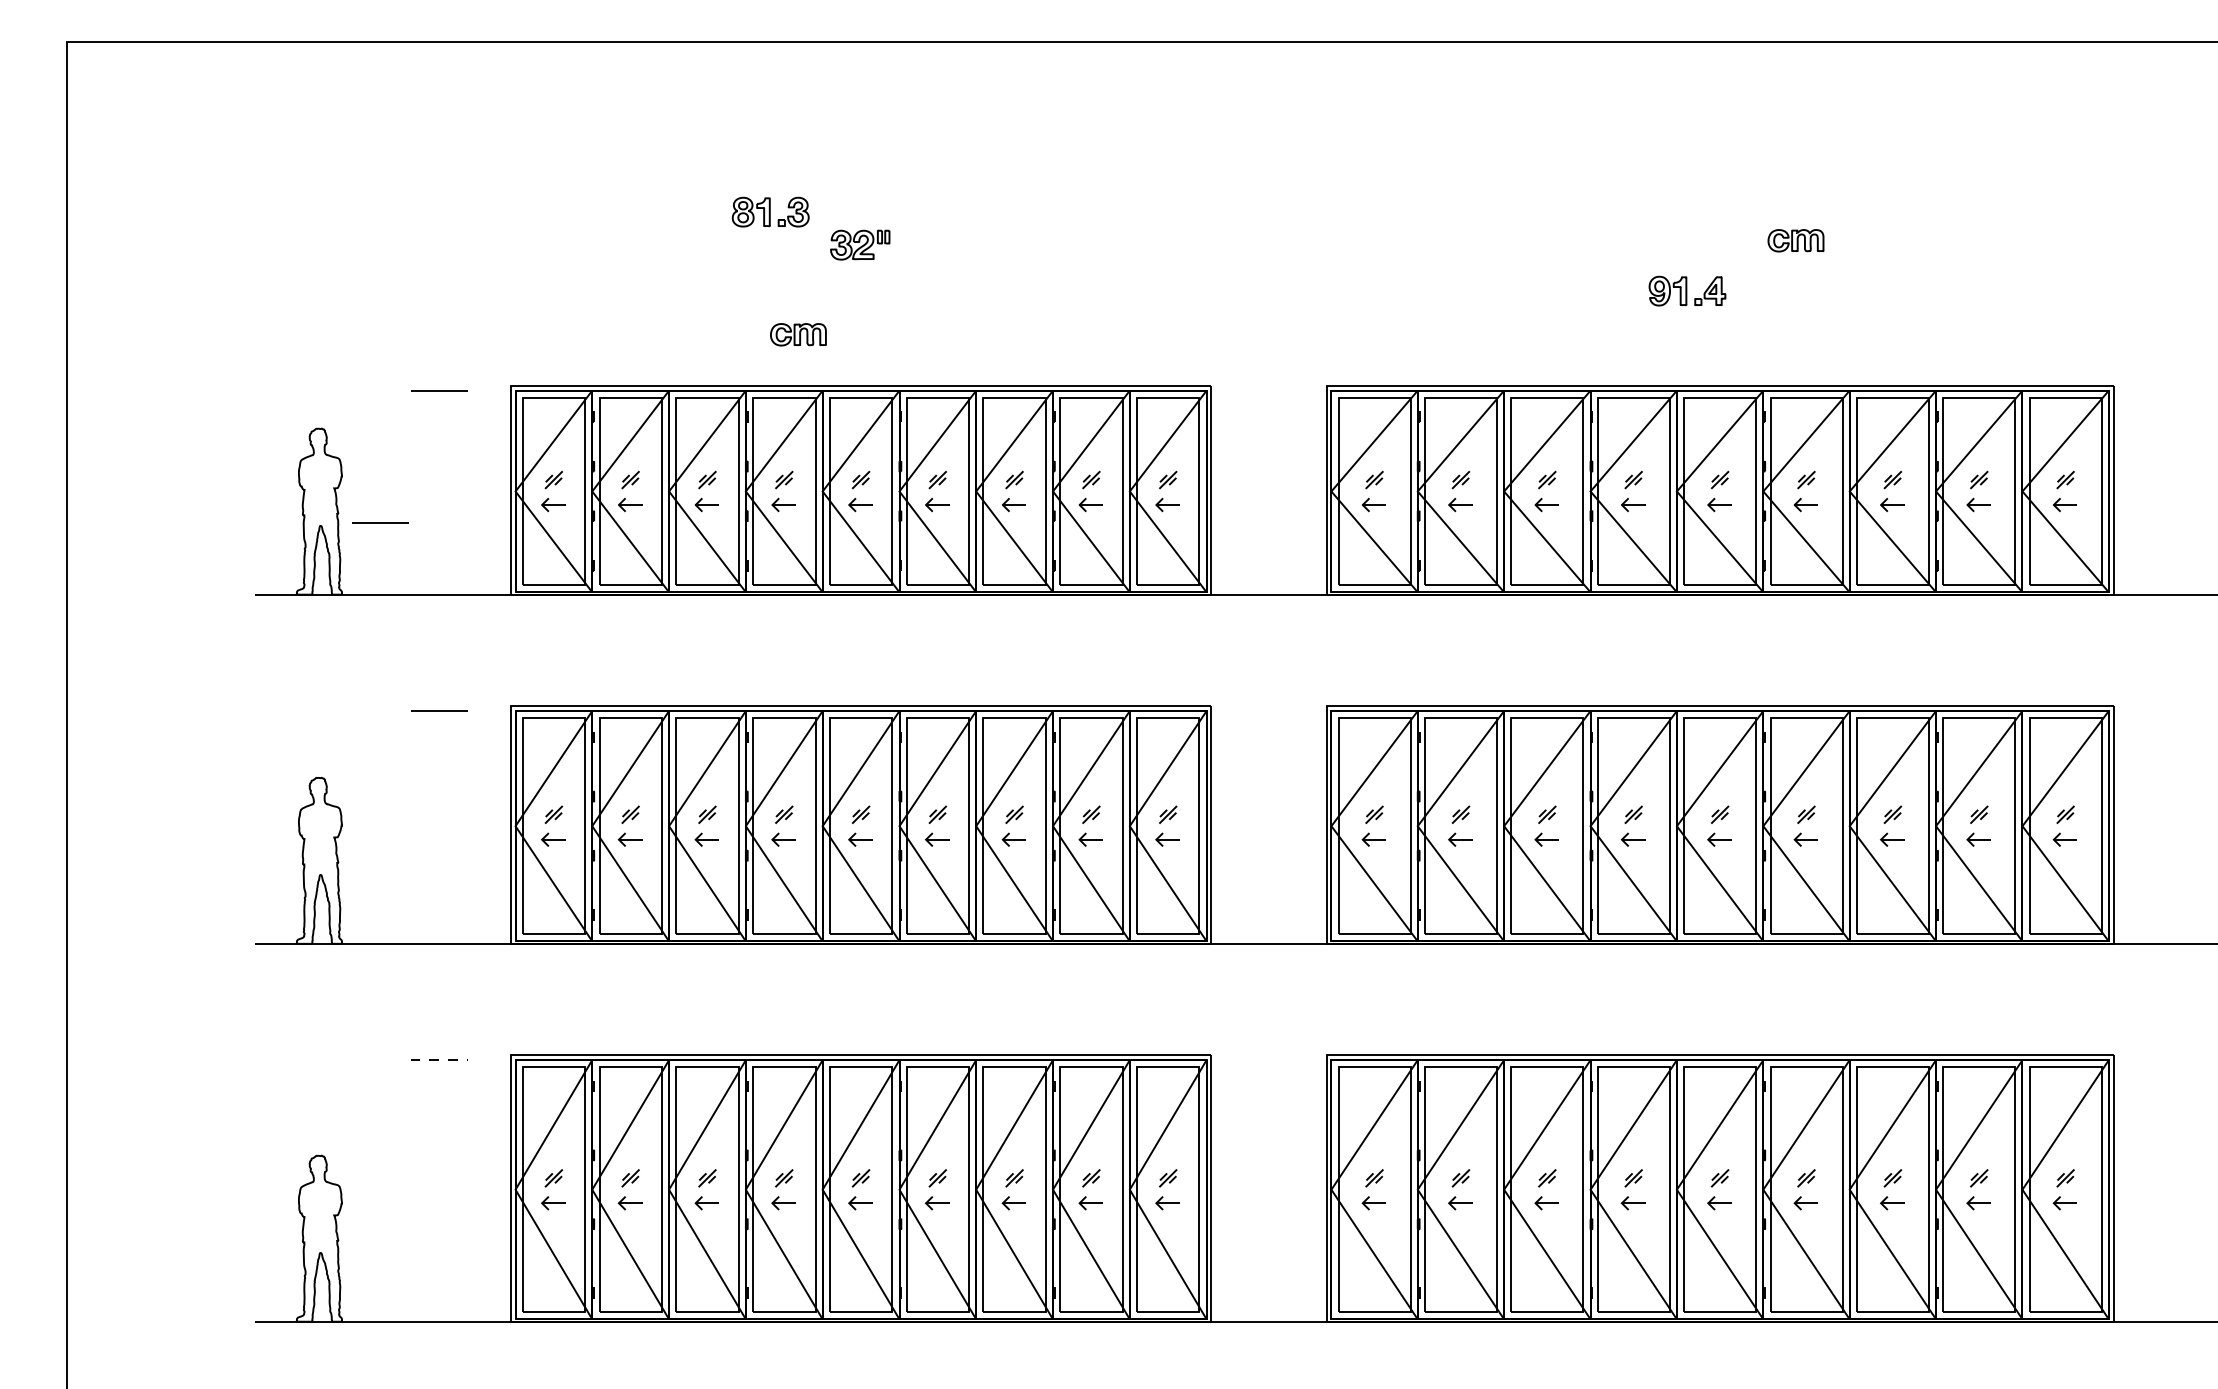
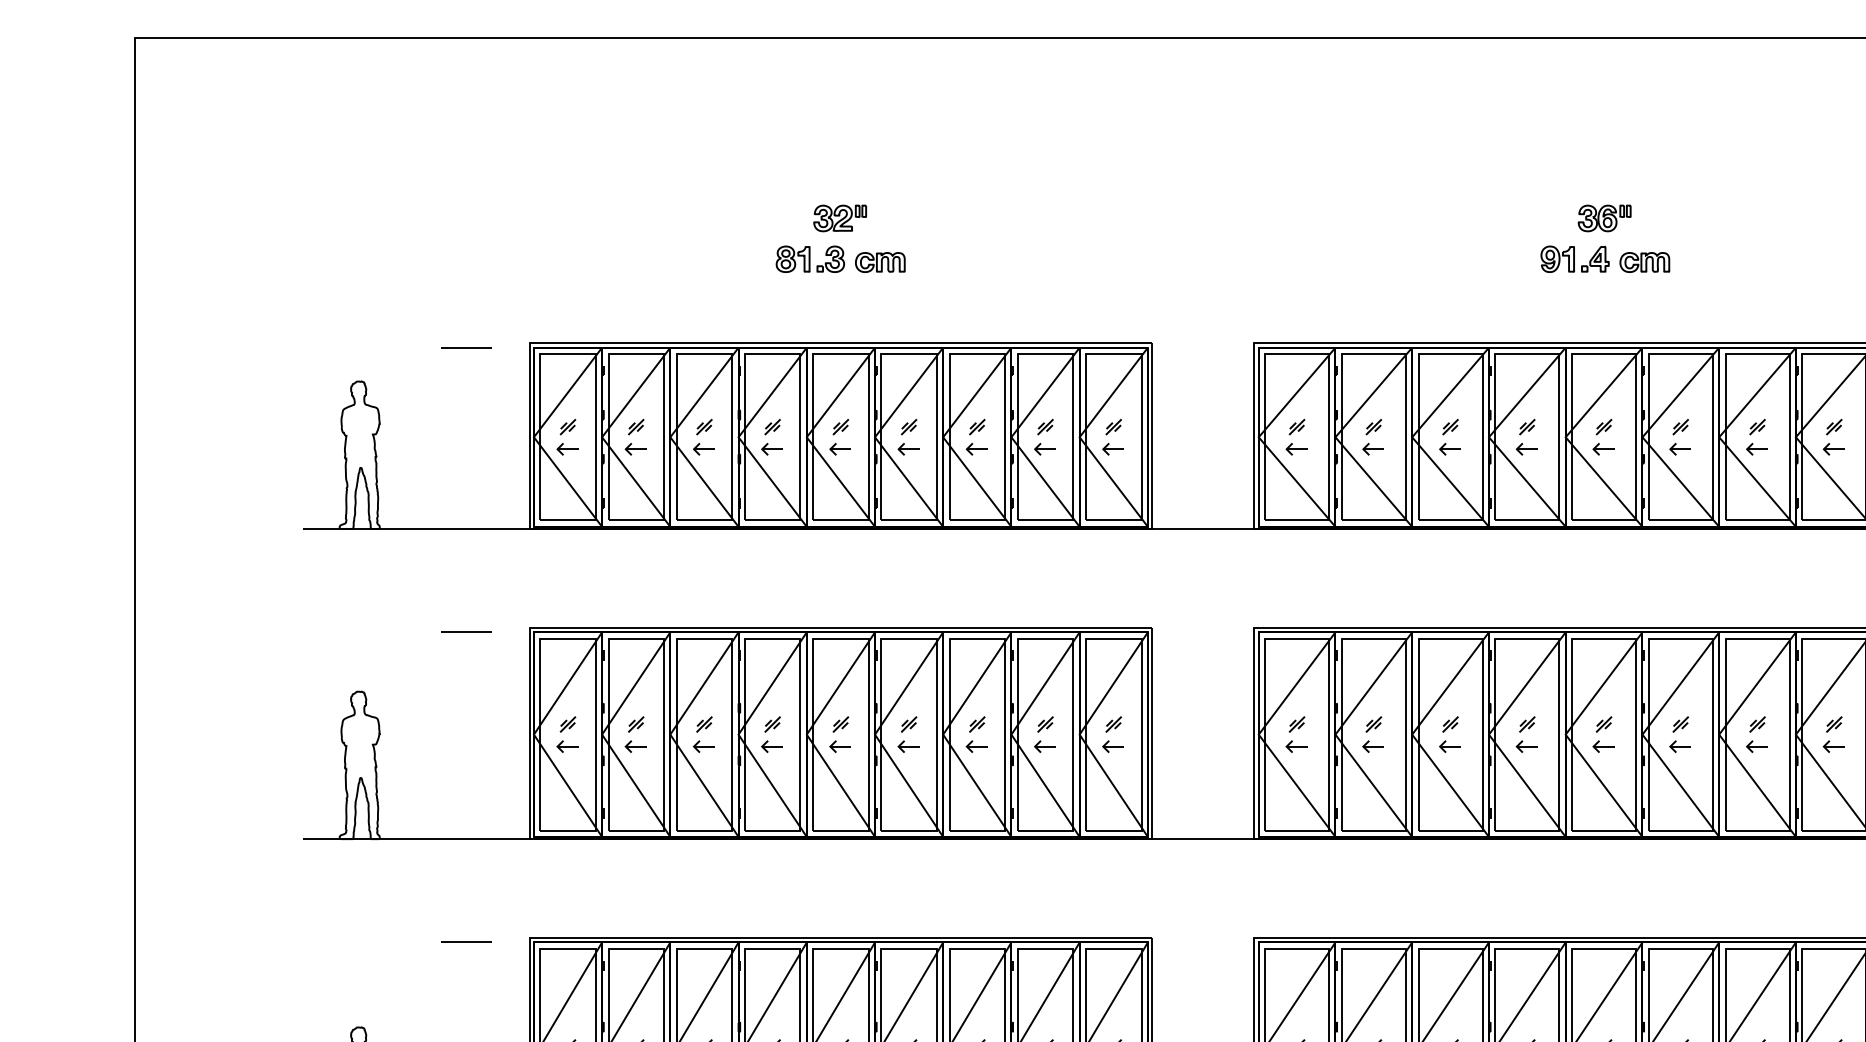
part: (770, 211) -> (810, 258), moved
part: (1795, 240) -> (1644, 262), moved
part: (1720, 244) -> (1604, 217), added
part: (798, 334) -> (880, 262), moved
line: (380, 522) -> (413, 464), removed
line: (439, 1060) -> (466, 942), dashed -> solid

